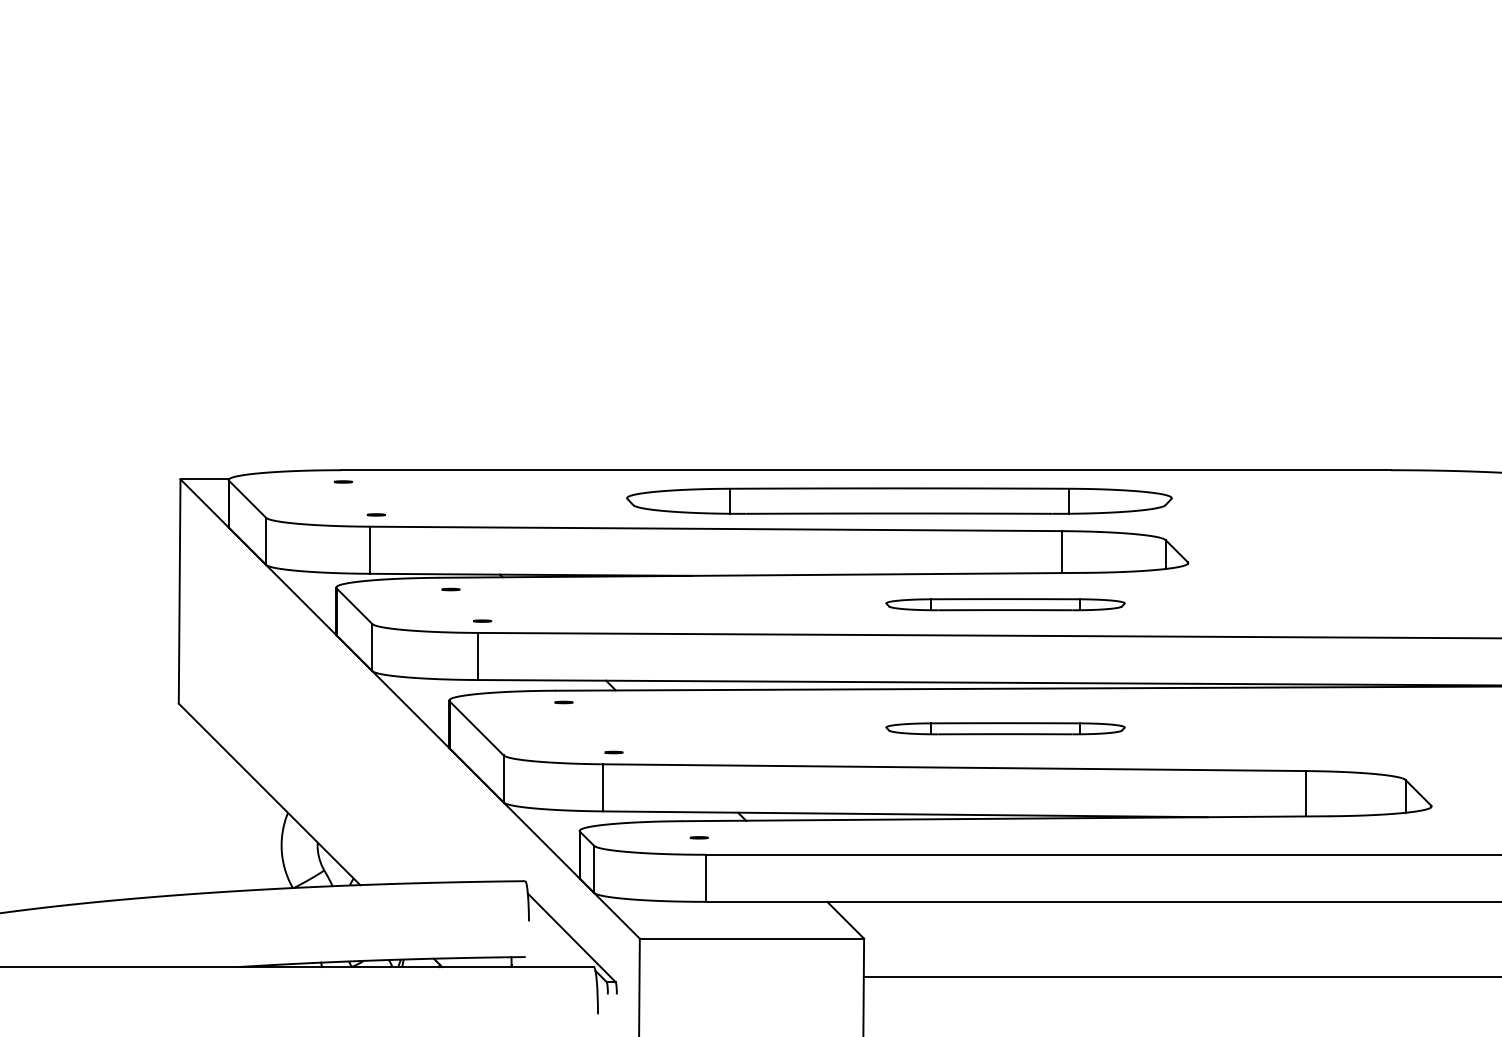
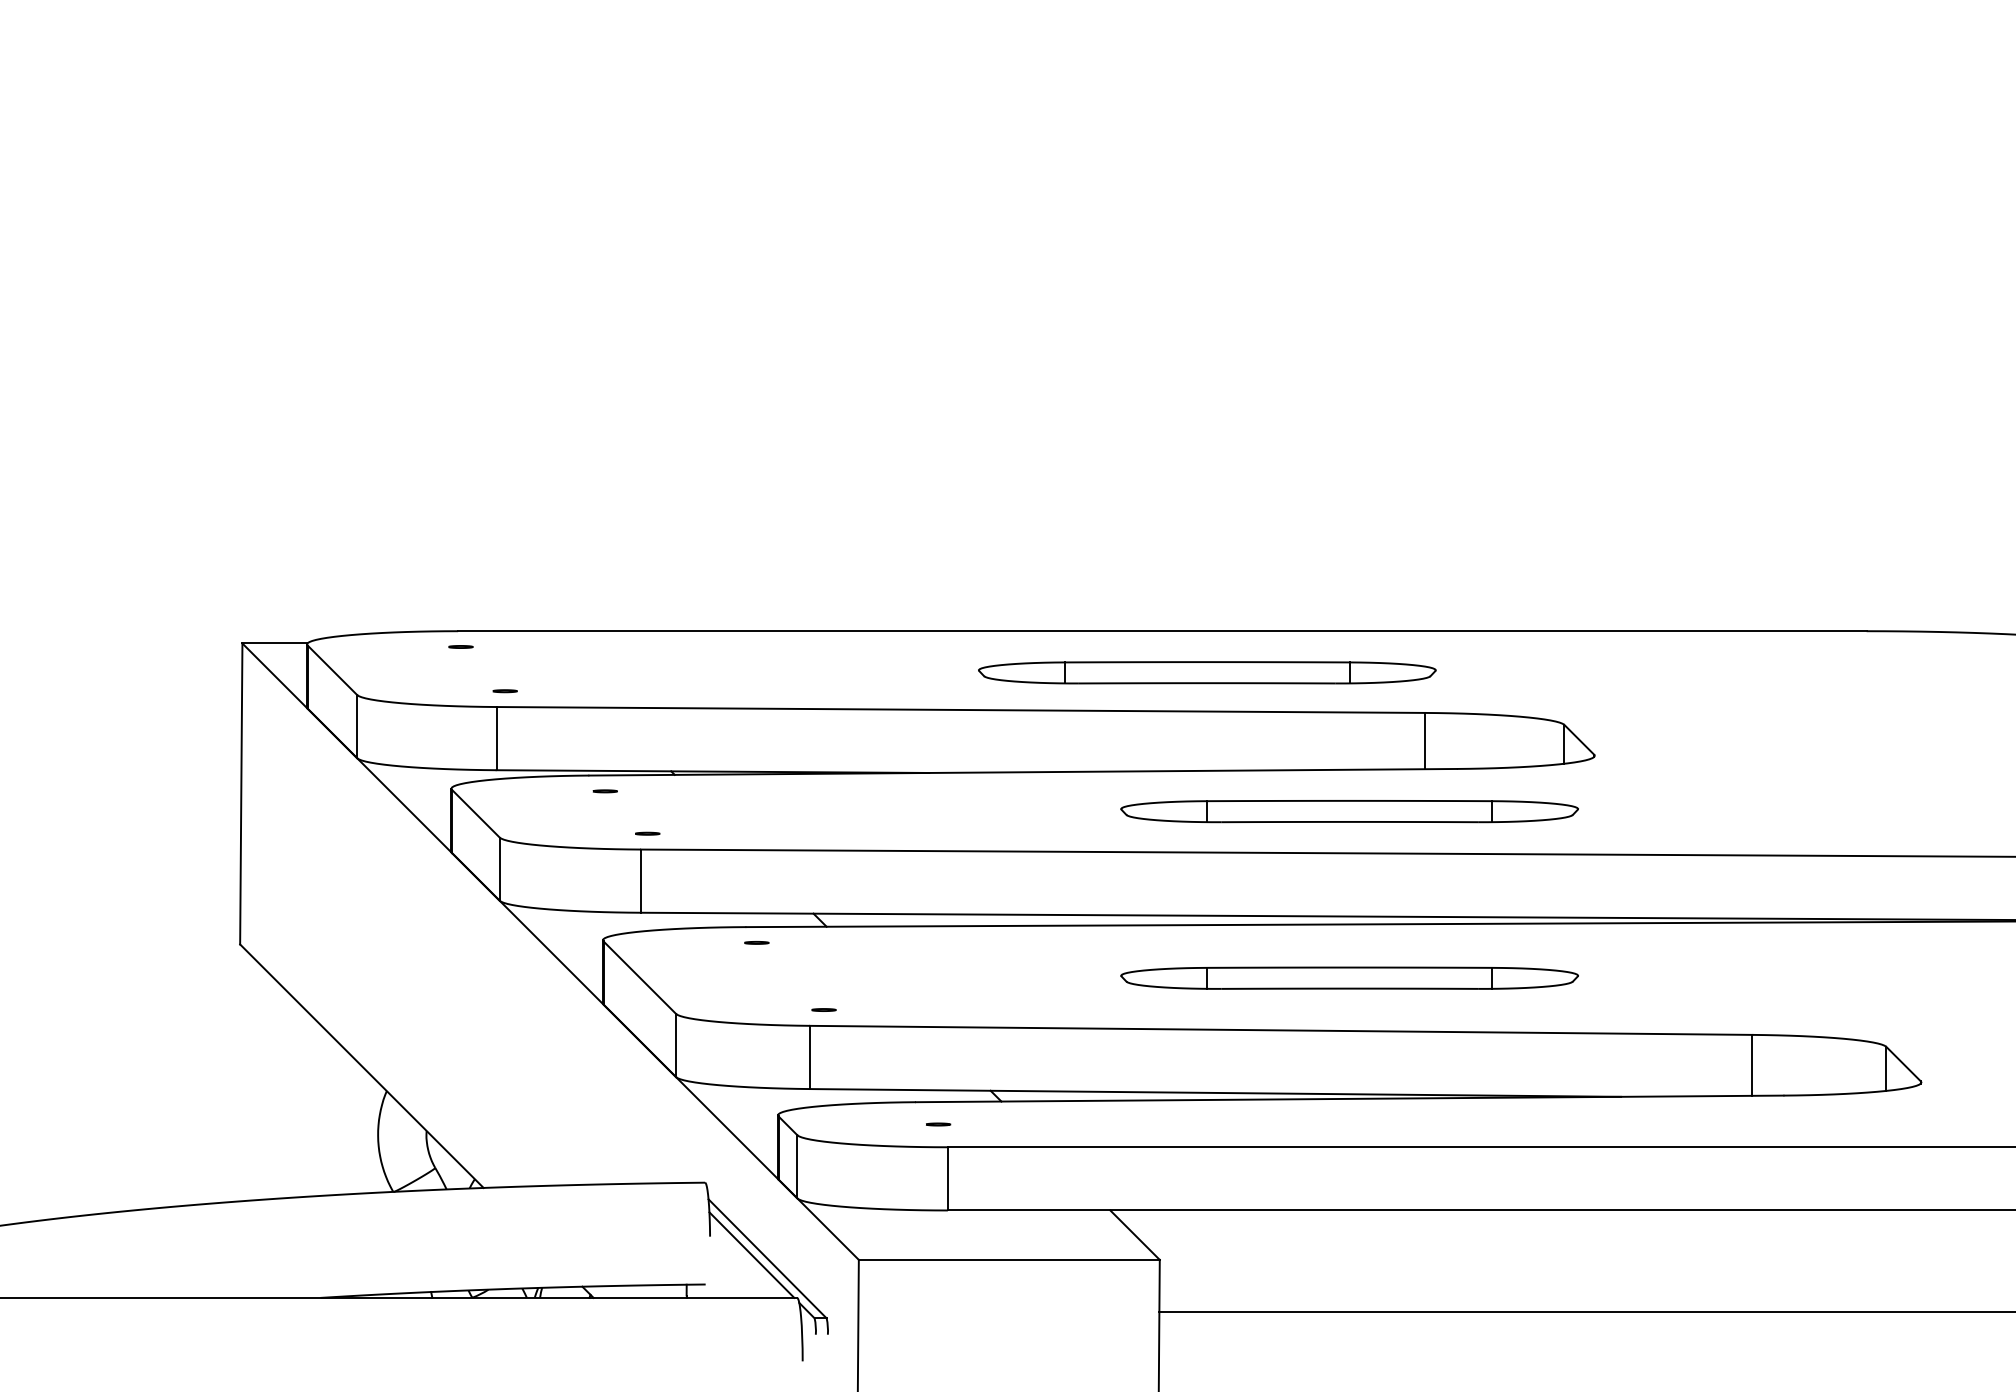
part: (899, 500) -> (1207, 672), size x0.62
part: (1005, 604) -> (1349, 811), size x1.43
part: (1005, 728) -> (1349, 977), size x1.43
line: (559, 934) -> (751, 1254), added

